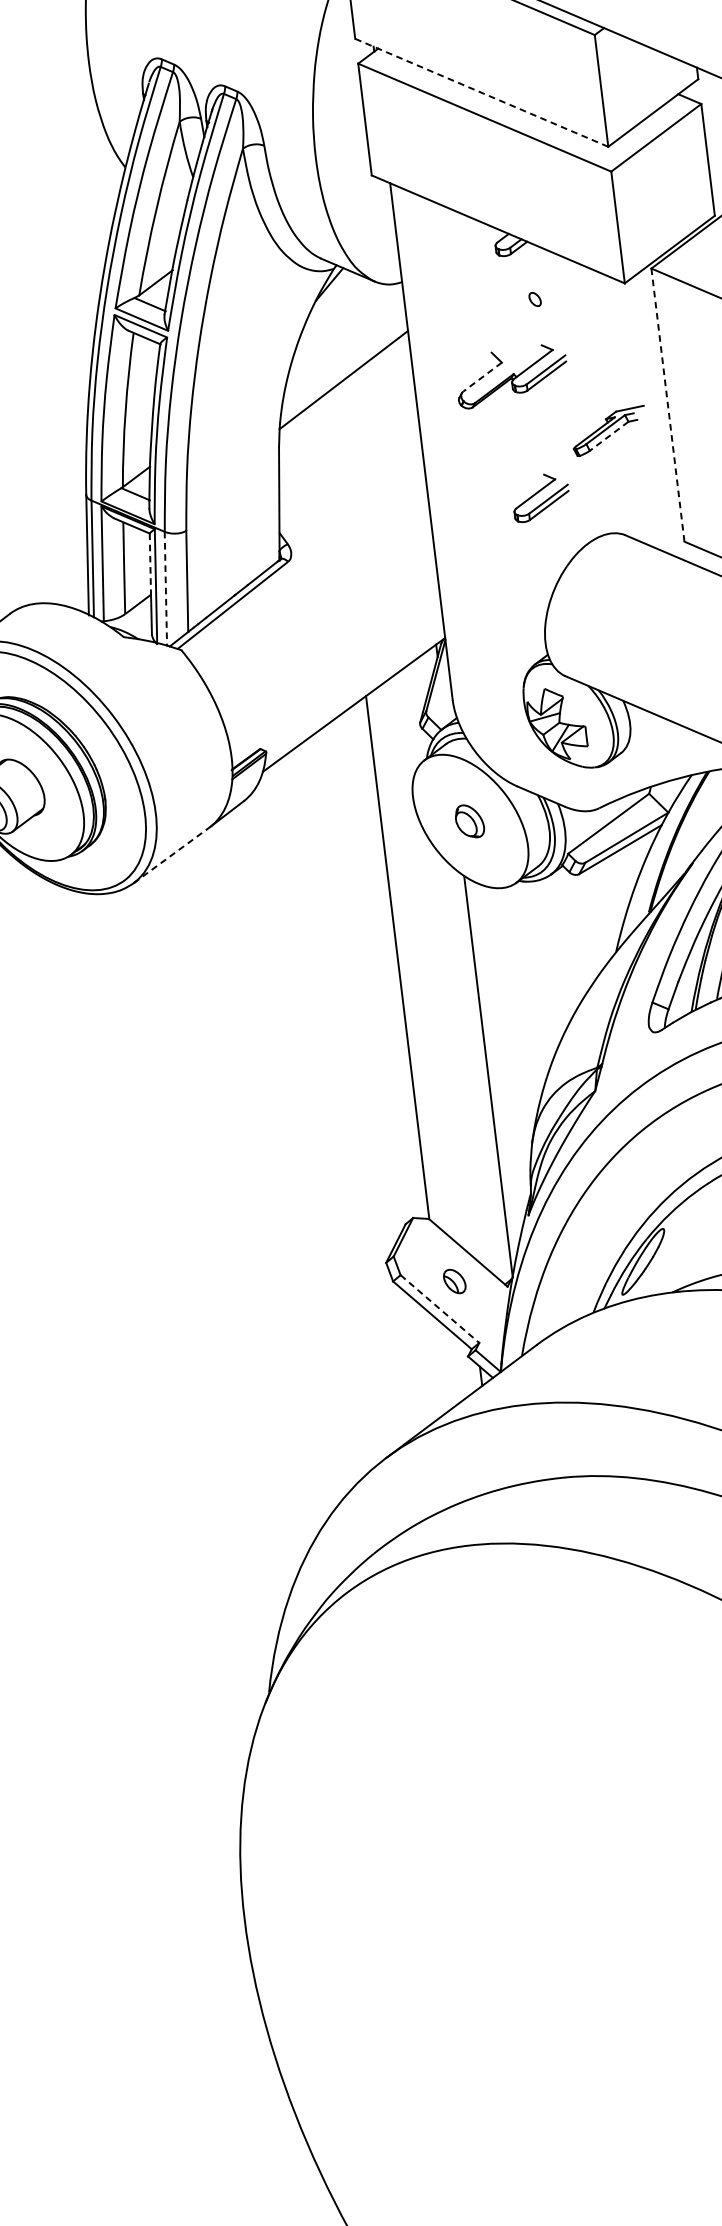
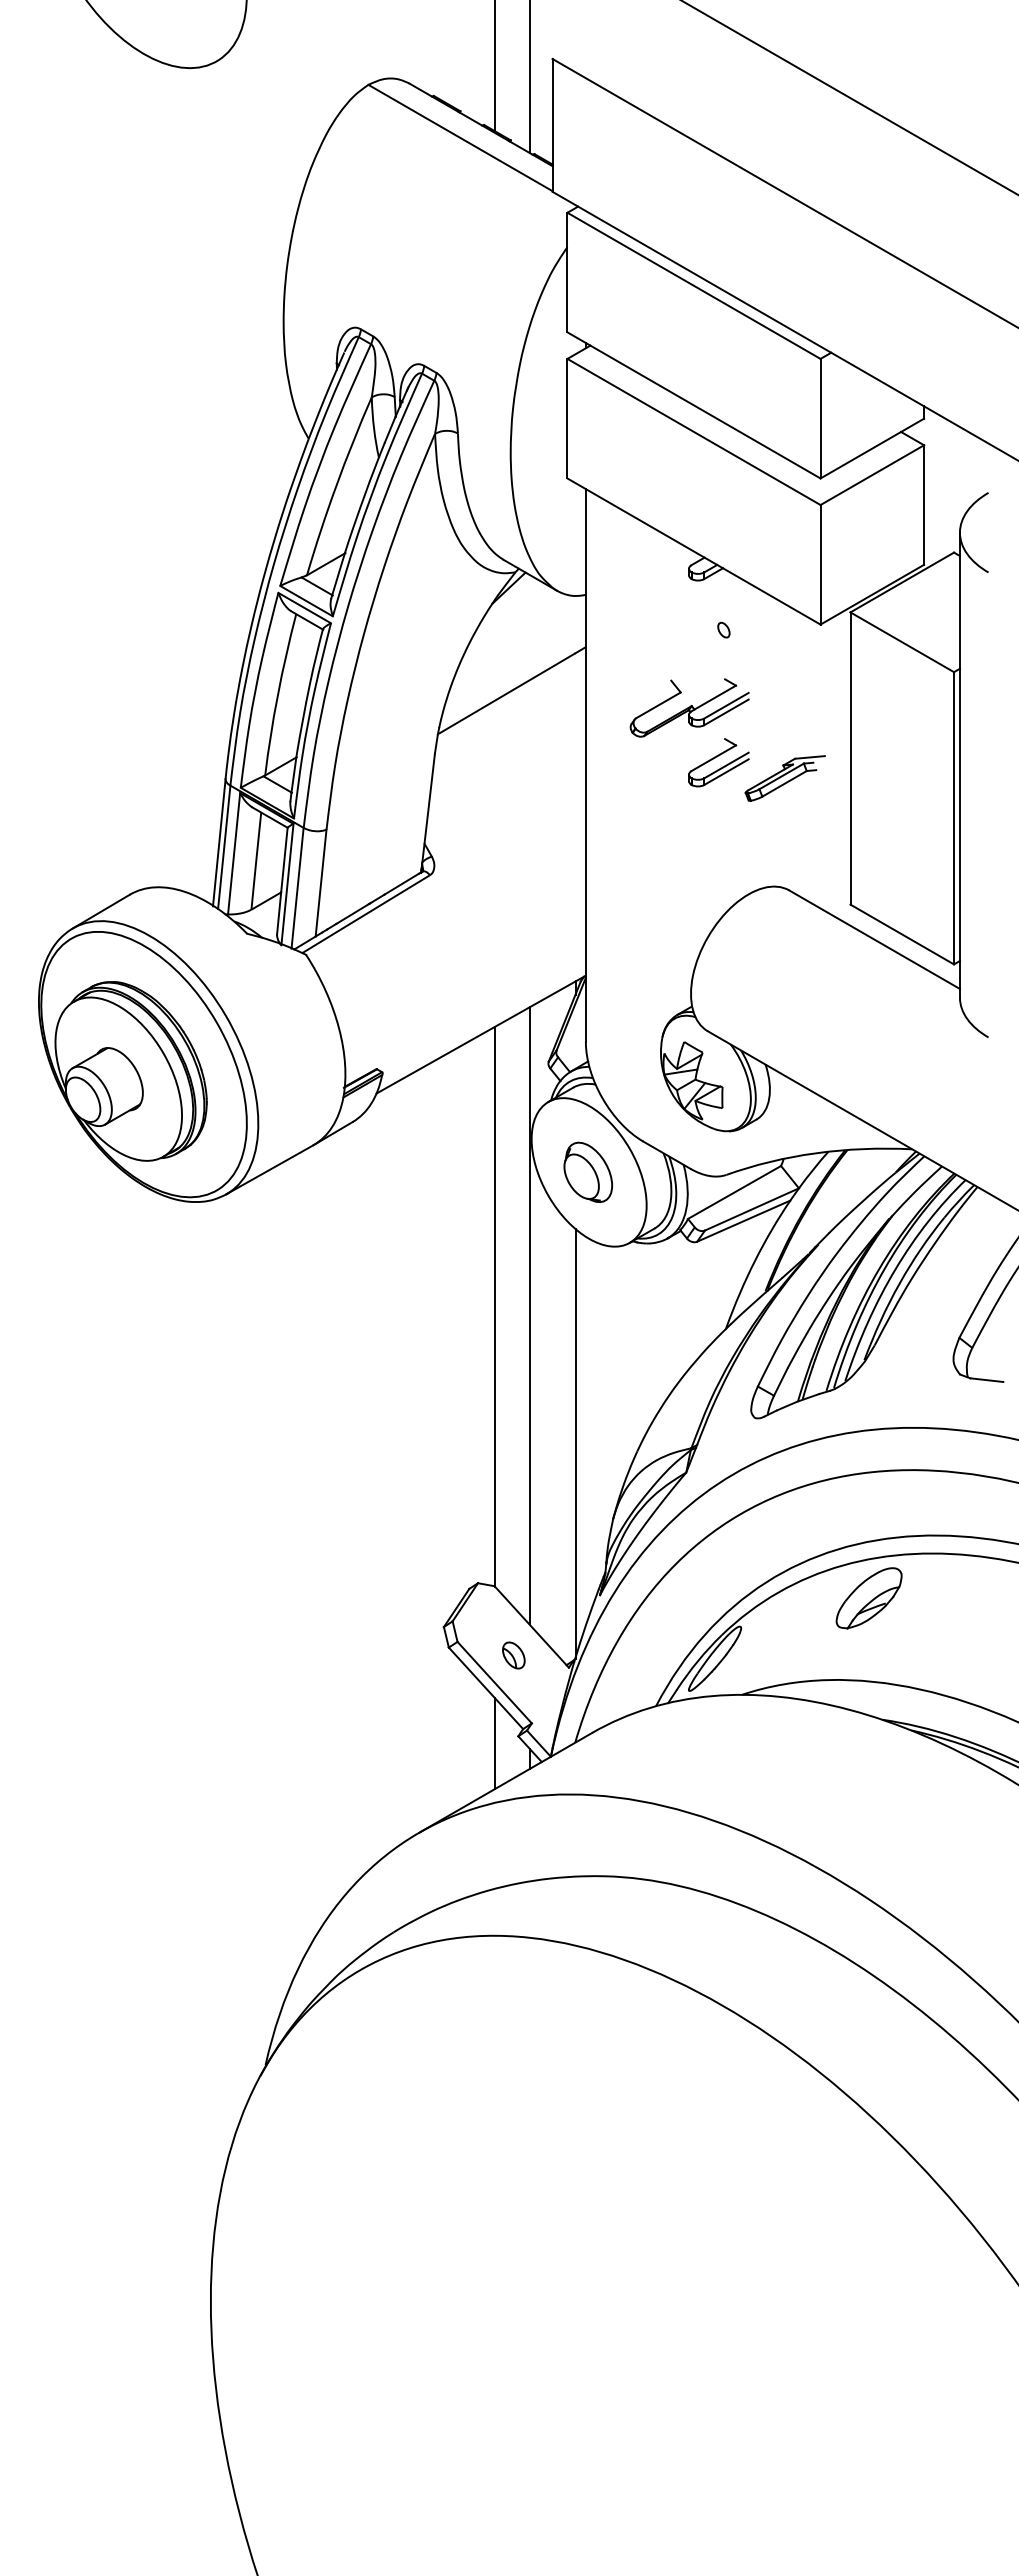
line: (482, 92) -> (694, 405), dashed -> solid
line: (482, 377) -> (658, 705), dashed -> solid
line: (668, 406) -> (850, 759), dashed -> solid
line: (609, 435) -> (784, 783), dashed -> solid
part: (540, 497) -> (718, 762), moved
line: (150, 564) -> (284, 860), dashed -> solid
line: (165, 589) -> (297, 888), dashed -> solid
part: (469, 820) -> (588, 1171), size x1.67
line: (171, 855) -> (269, 1170), dashed -> solid
line: (430, 961) -> (529, 1315), added
line: (440, 1309) -> (495, 1683), dashed -> solid
line: (446, 1365) -> (494, 1743), added

